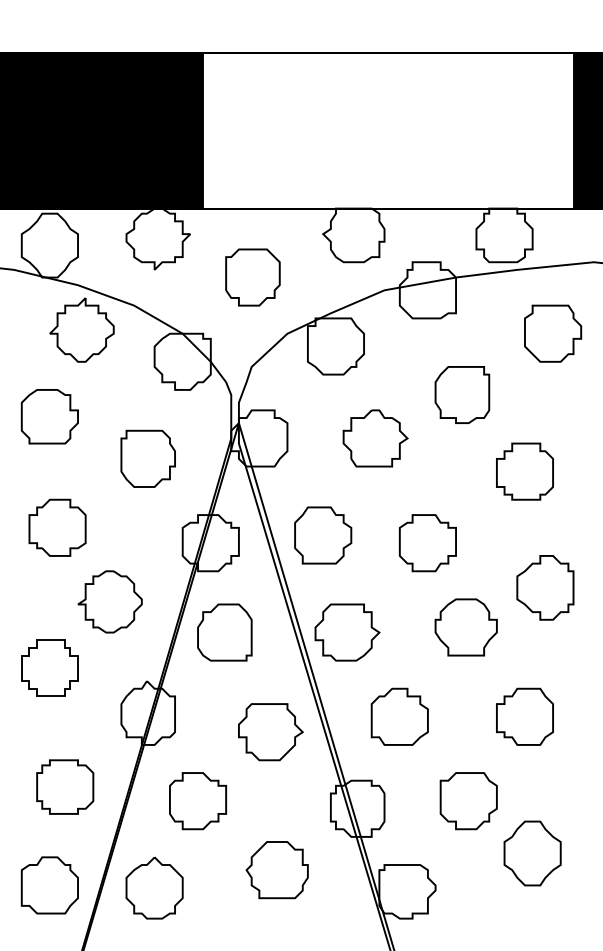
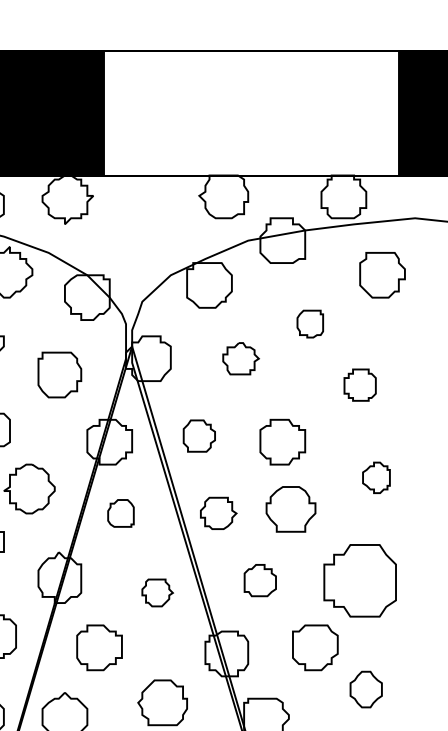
part: (252, 277) -> (142, 230), removed
part: (462, 394) -> (310, 323), size x0.6
part: (375, 438) -> (241, 358), size x0.7
part: (524, 471) -> (359, 385), size x0.7
part: (323, 535) -> (199, 436), size x0.7
part: (545, 587) -> (376, 477), size x0.6
part: (465, 627) -> (290, 509), moved
part: (224, 632) -> (120, 513), size x0.6
part: (347, 632) -> (218, 513), size x0.7
part: (399, 716) -> (260, 580), size x0.7
part: (524, 716) -> (359, 580), size x1.6
part: (270, 732) -> (157, 593), size x0.6
part: (532, 853) -> (366, 689), size x0.7

